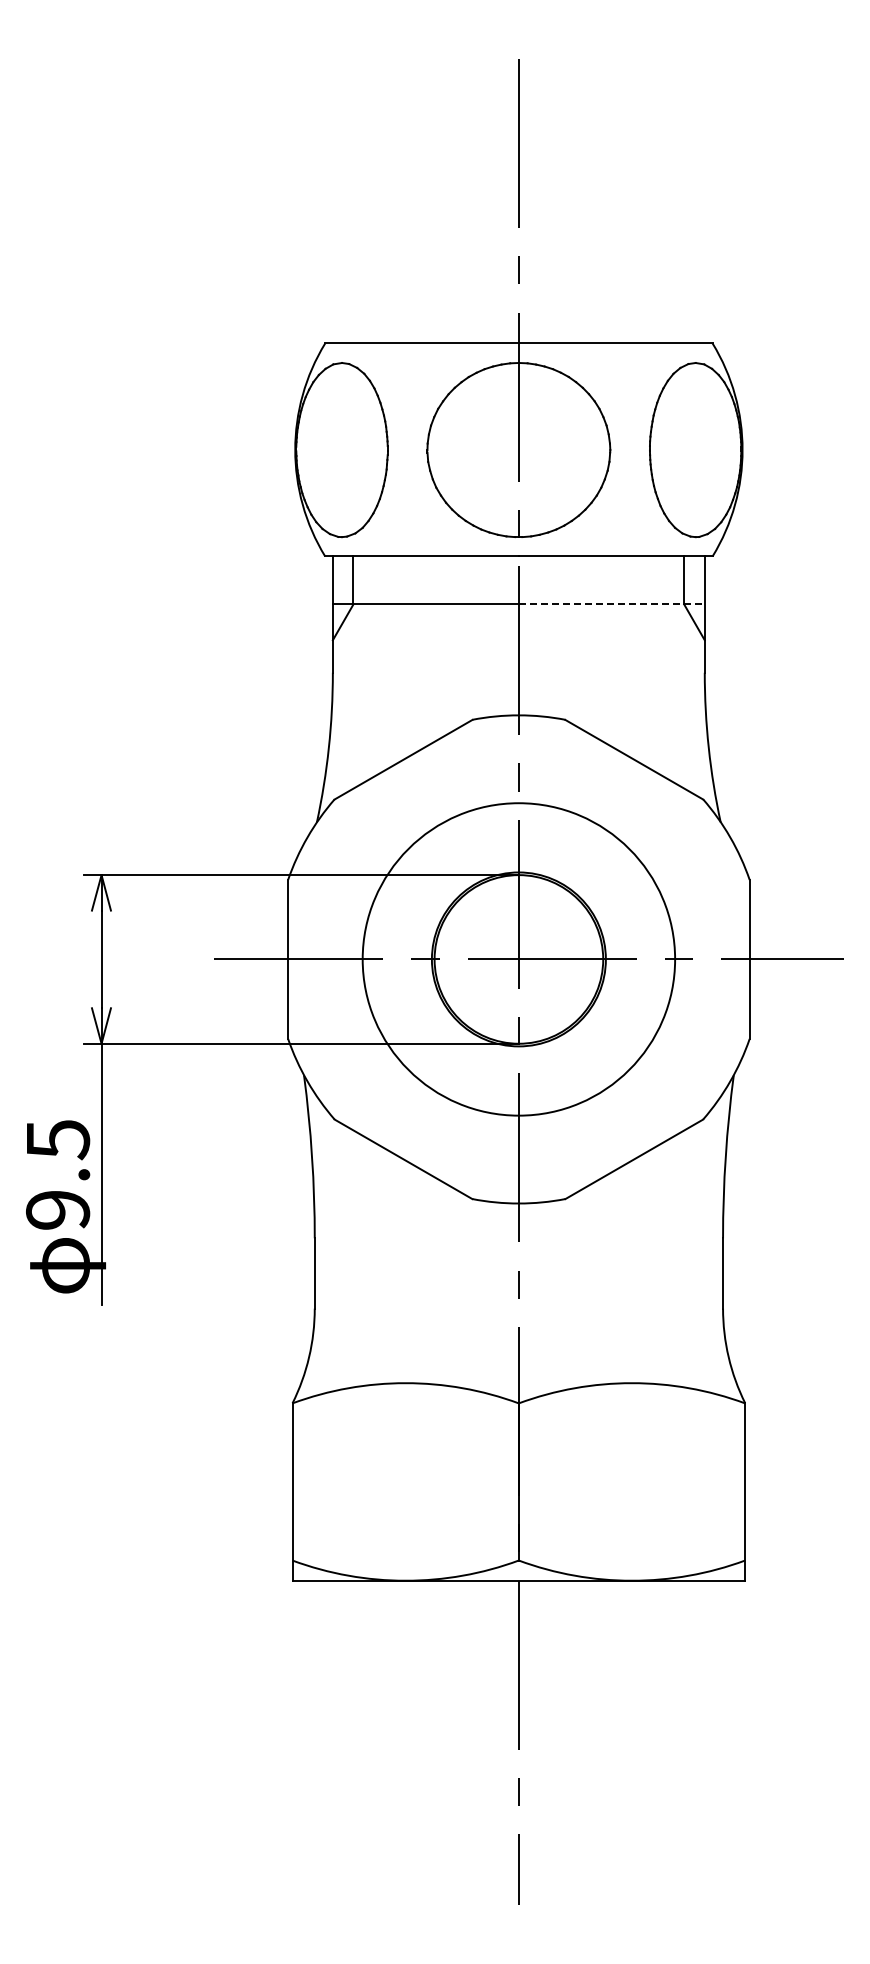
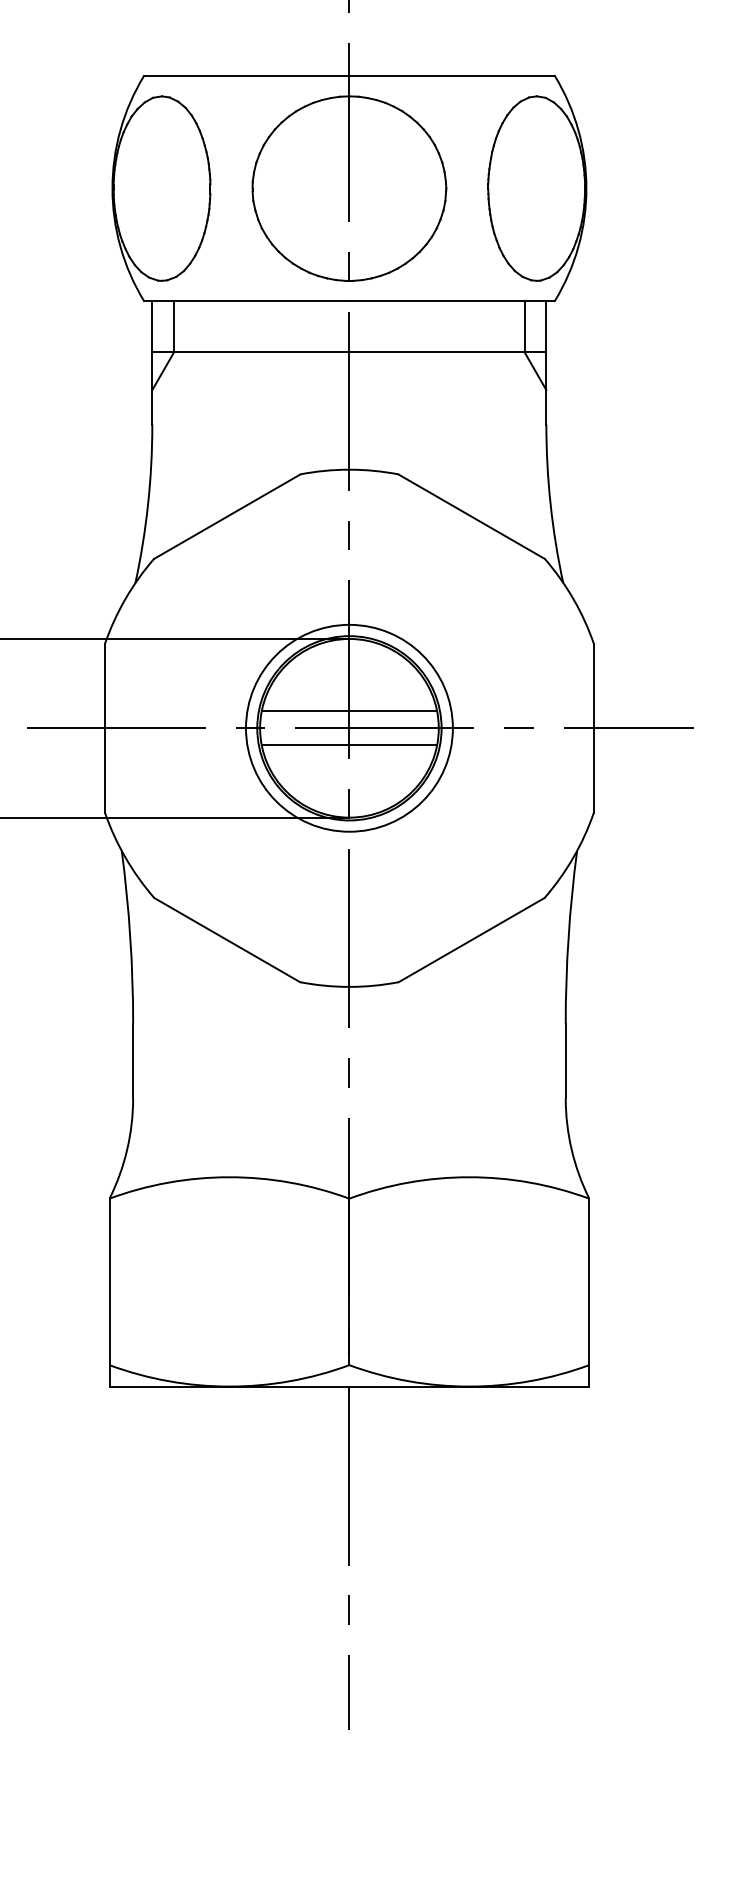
line: (611, 604) -> (447, 352), dashed -> solid
line: (518, 943) -> (349, 711), added
circle: (518, 959) -> (349, 728), size x0.62
line: (518, 975) -> (349, 745), added

